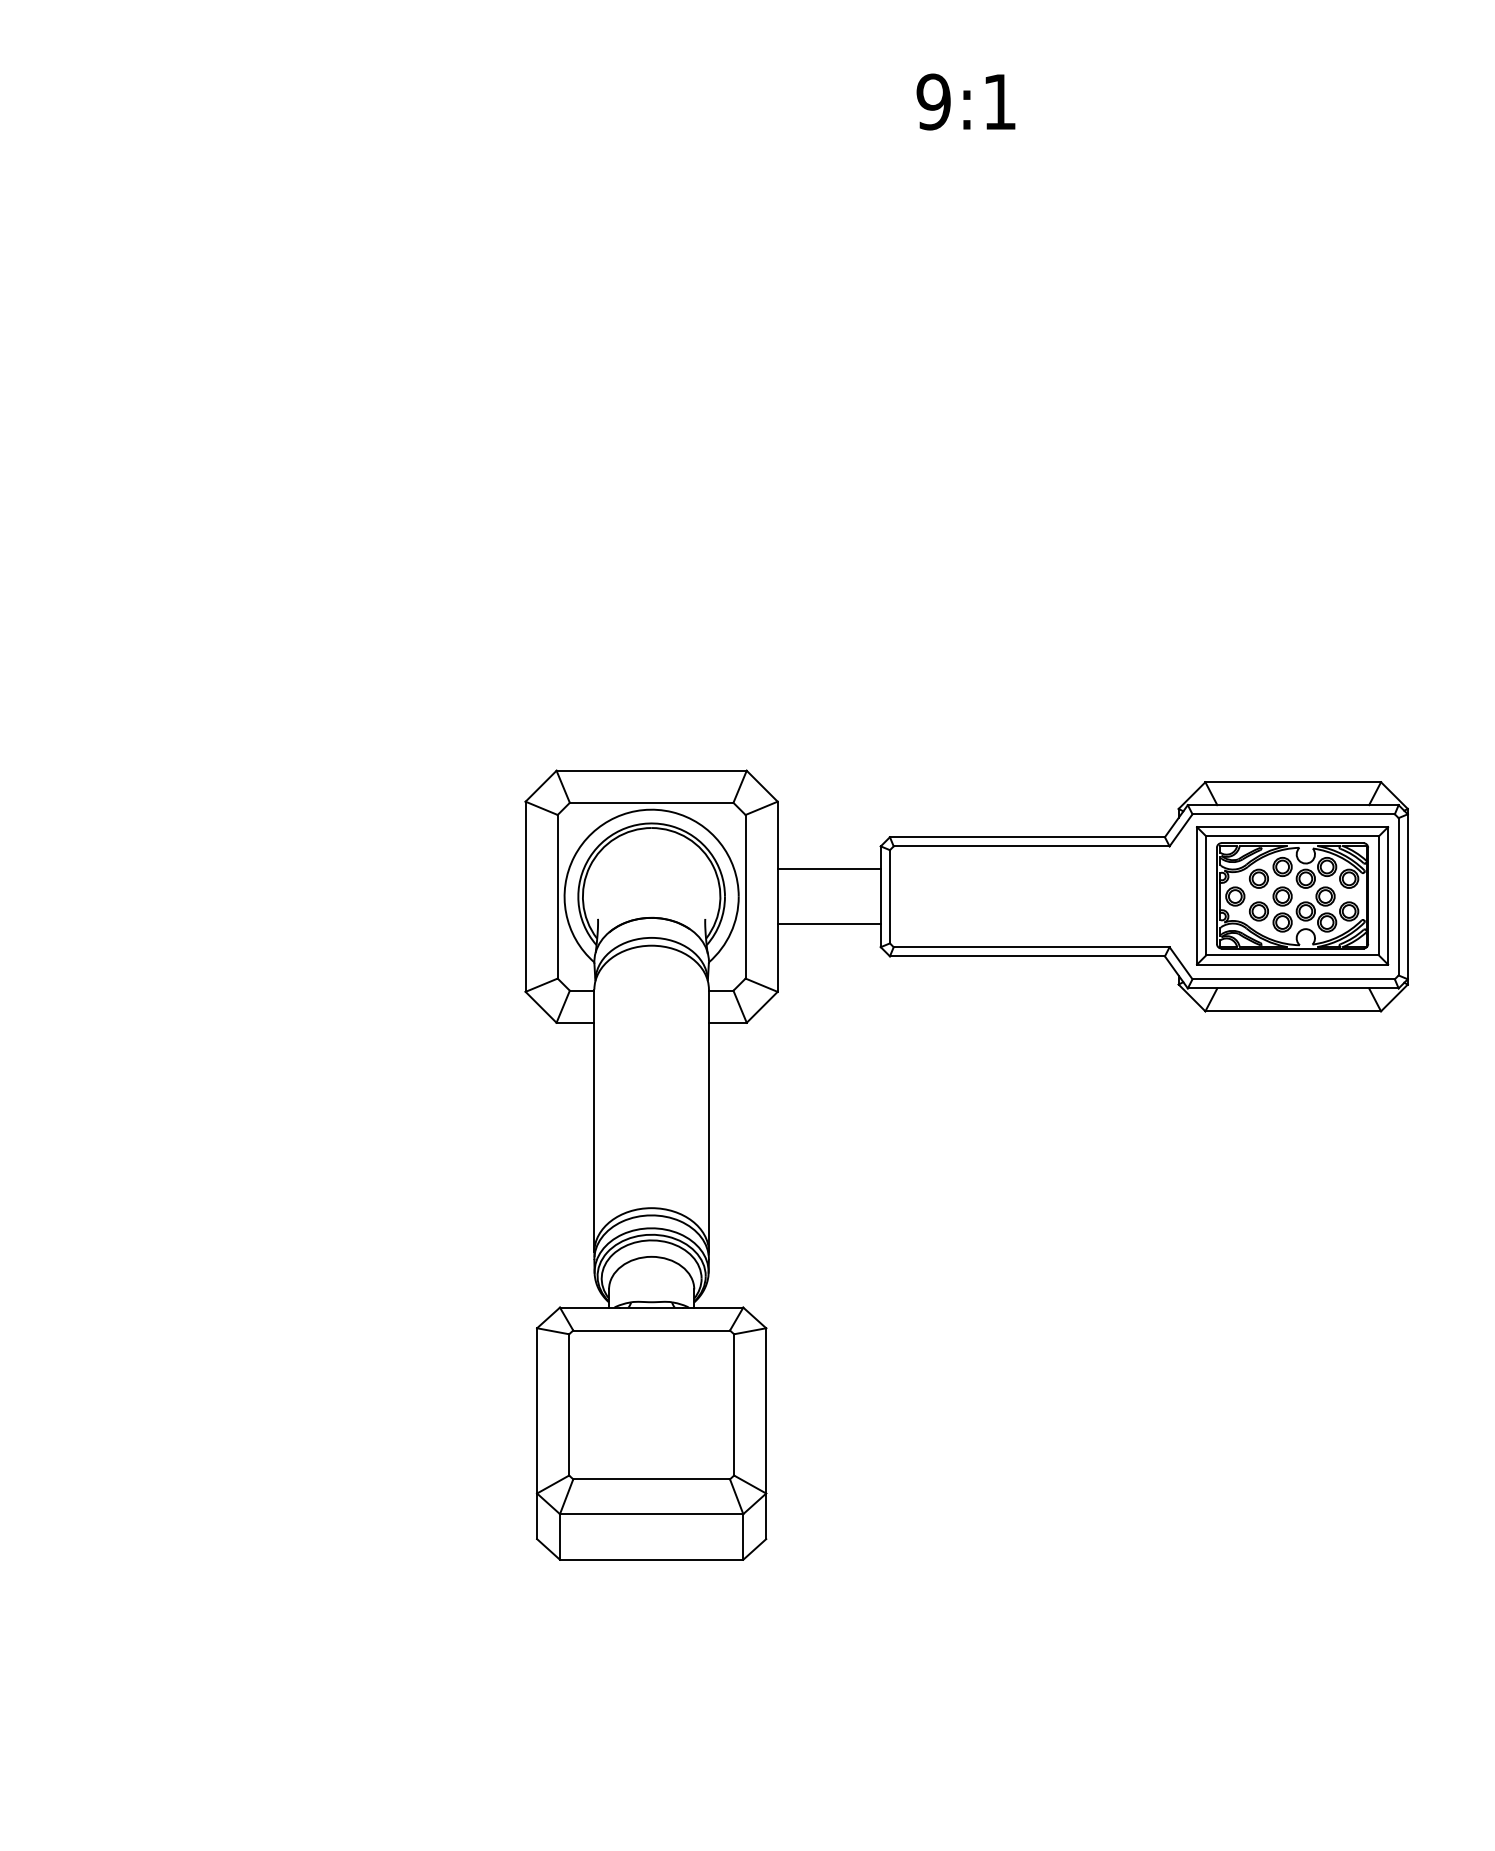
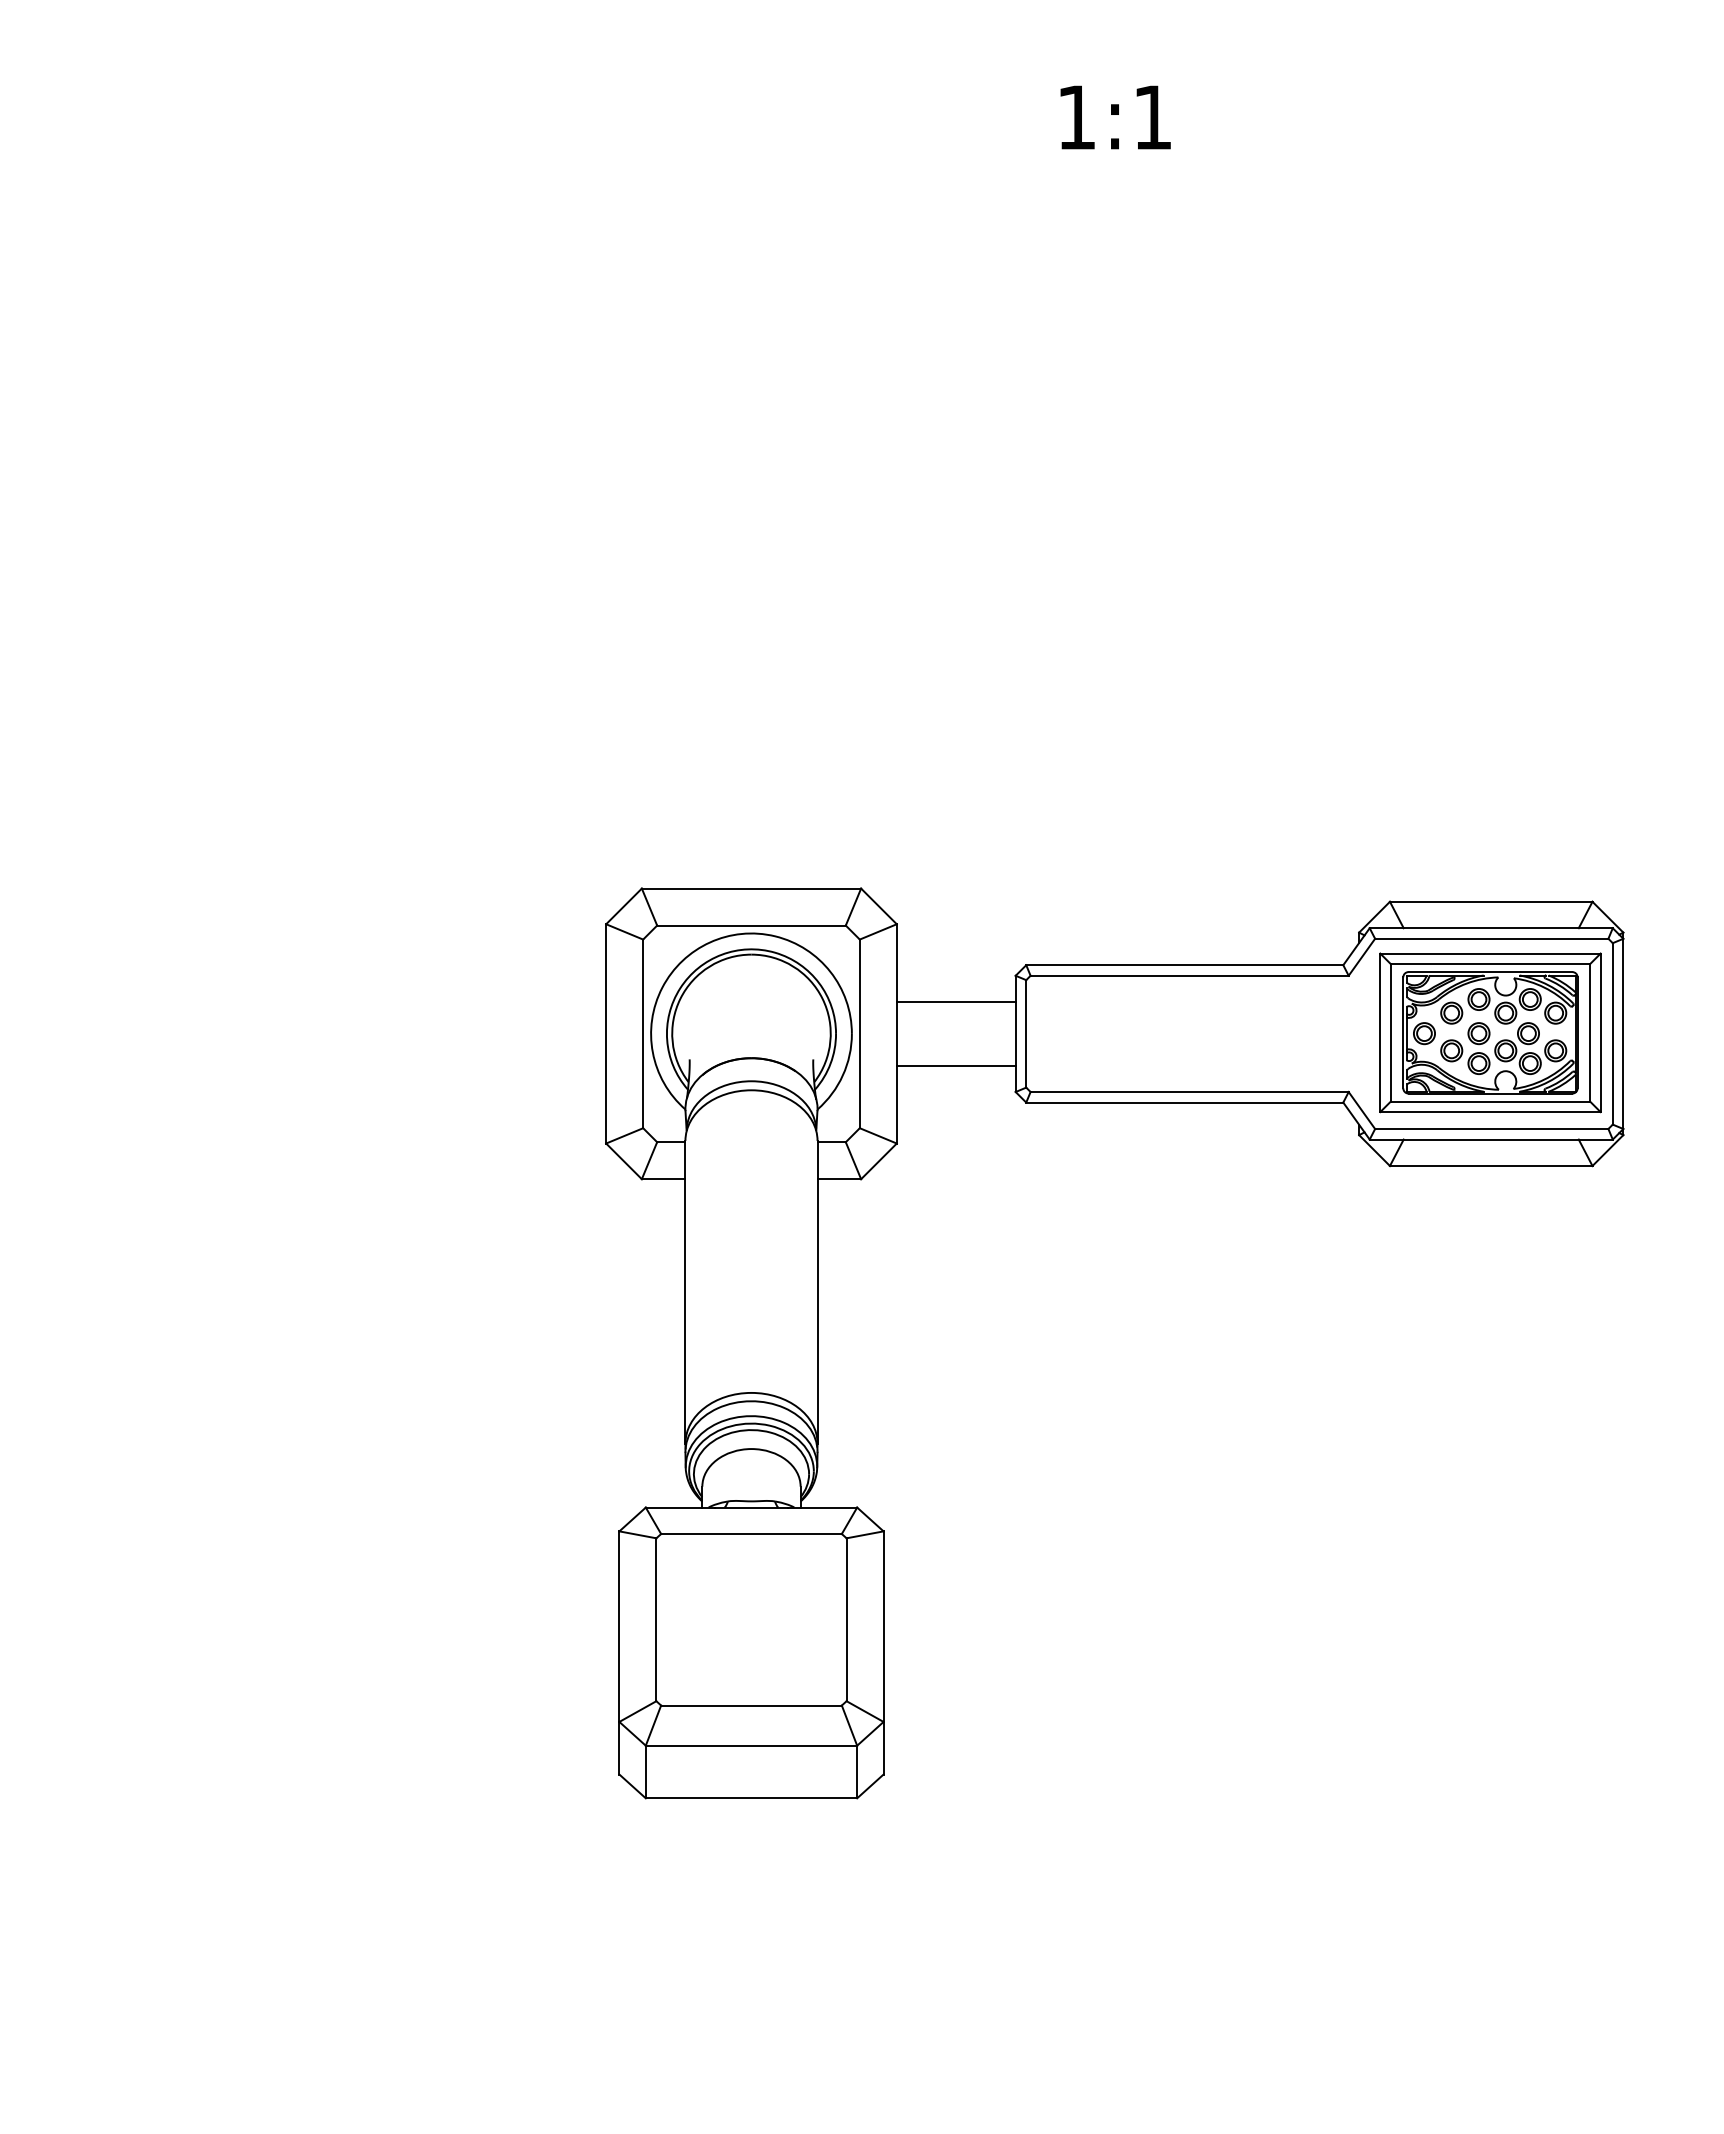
text: (933, 101) -> (1076, 117), 9:1 -> 1:1

